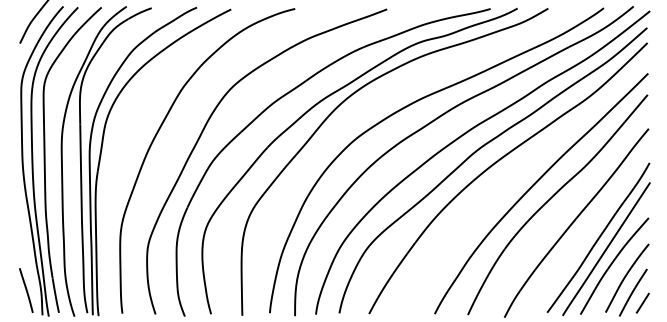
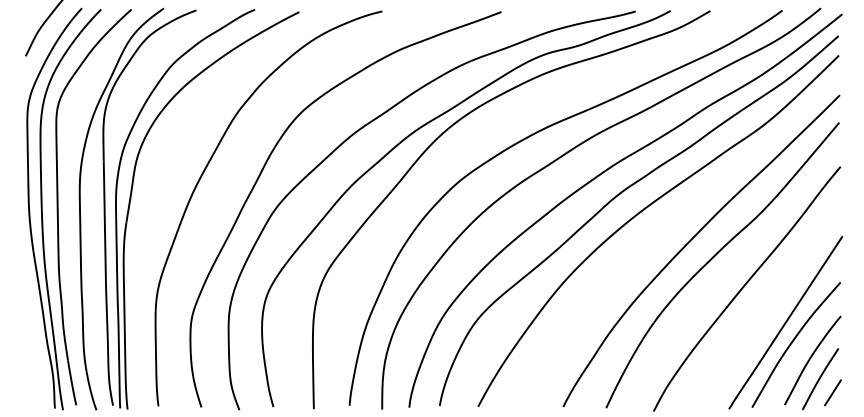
curve: (598, 237) -> (775, 307), removed
line: (26, 290) -> (34, 376), removed

